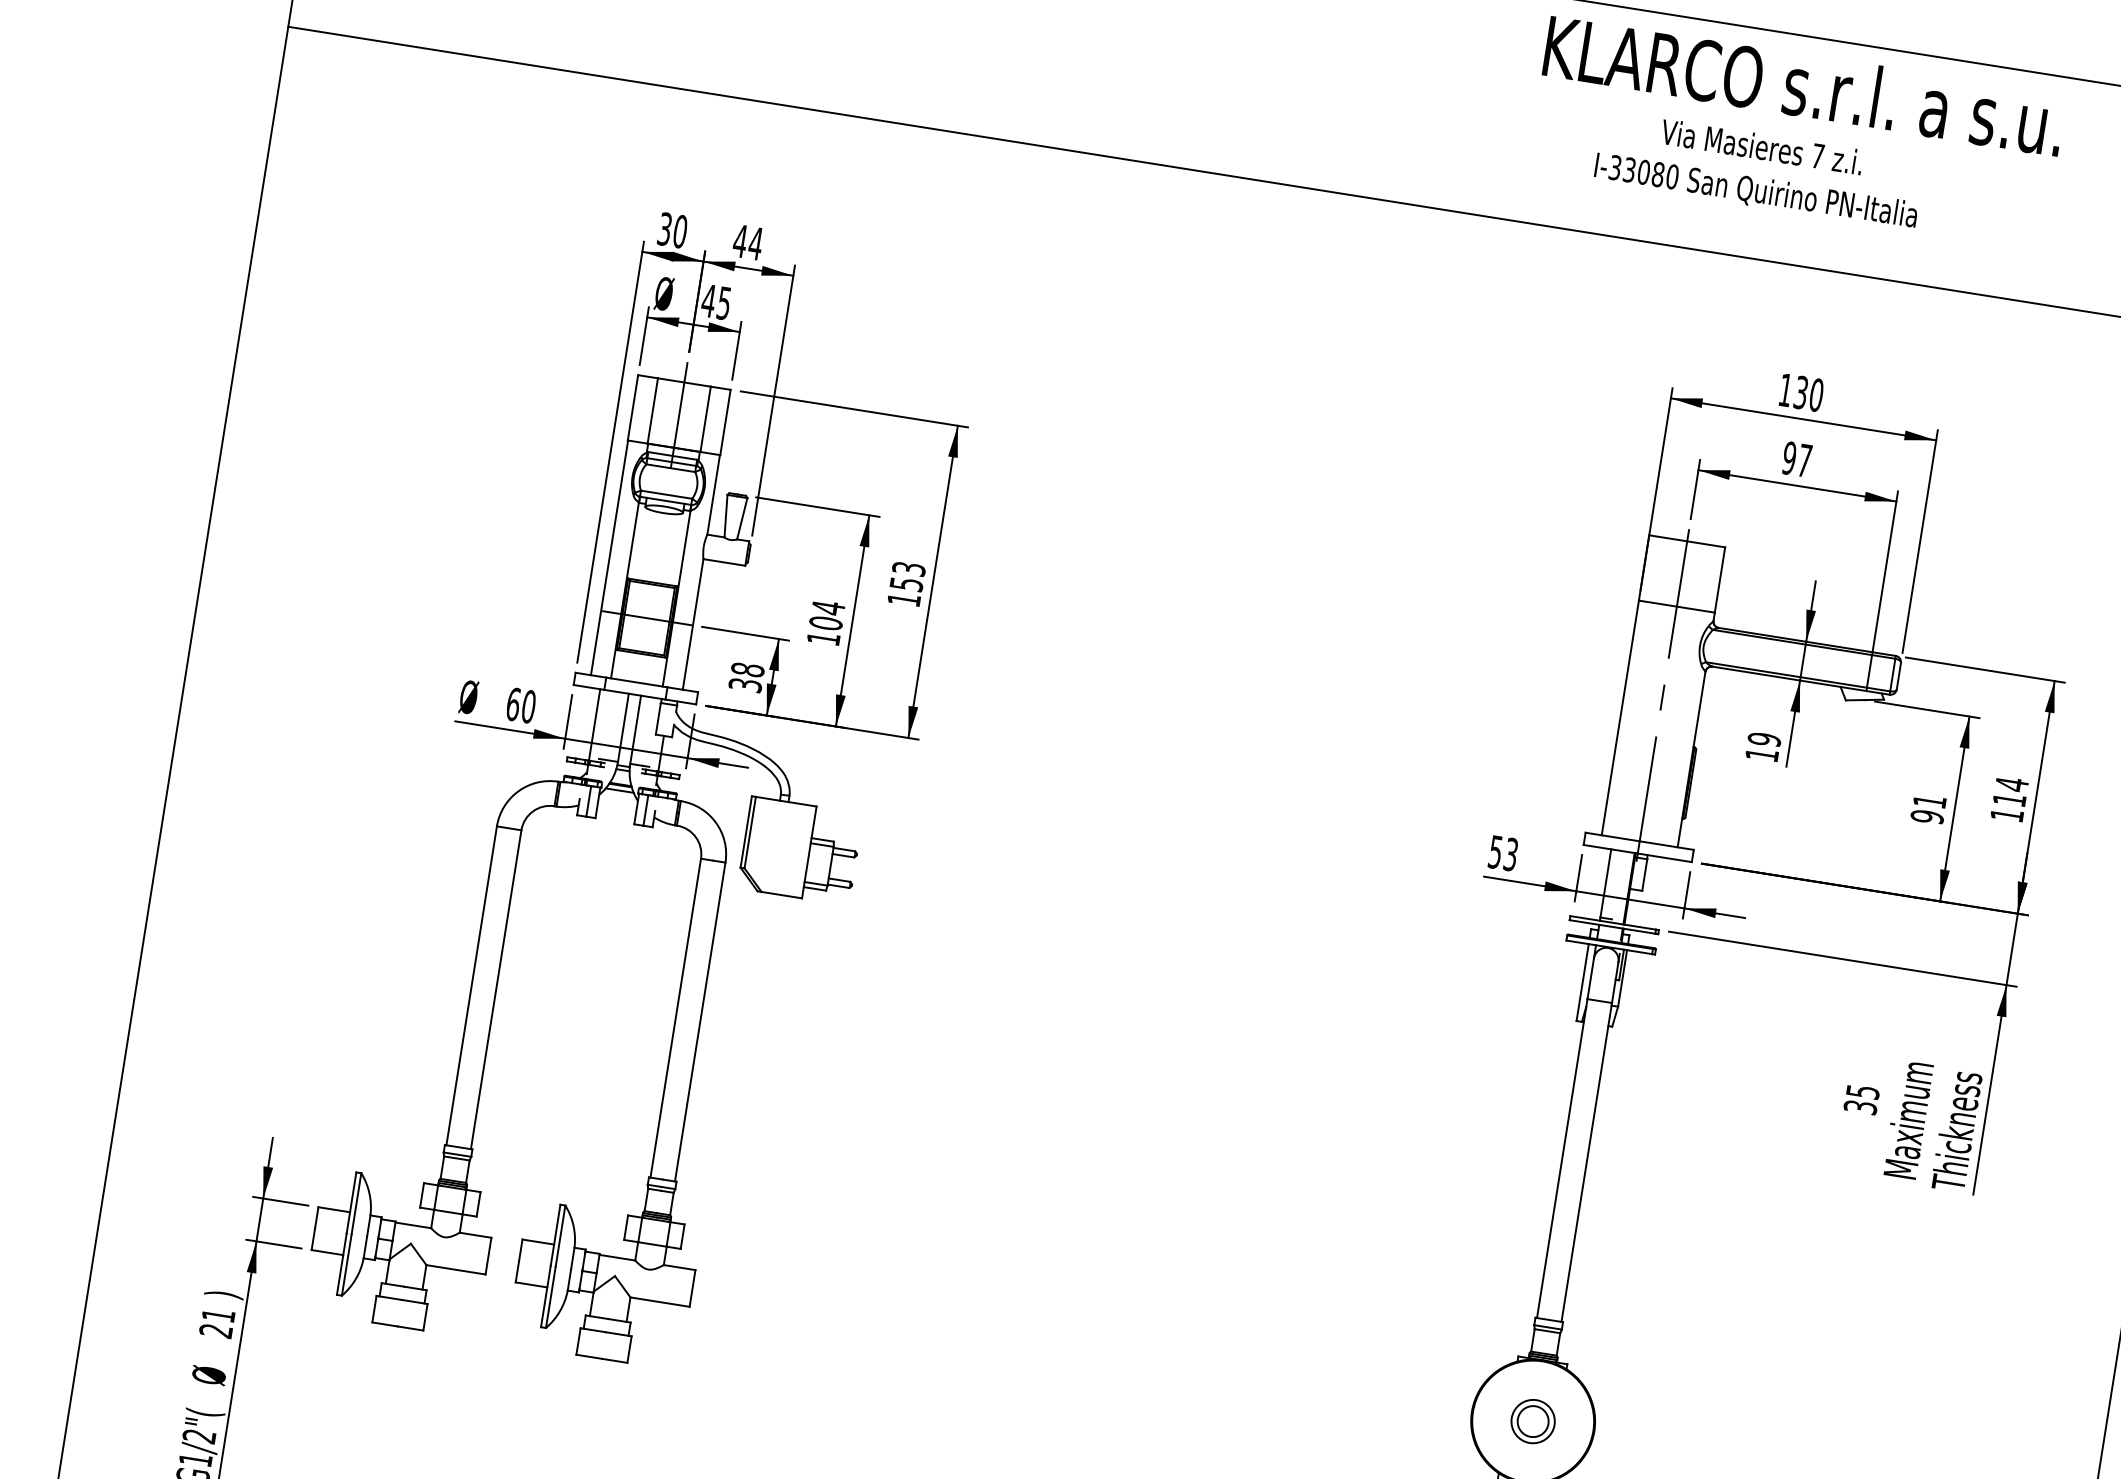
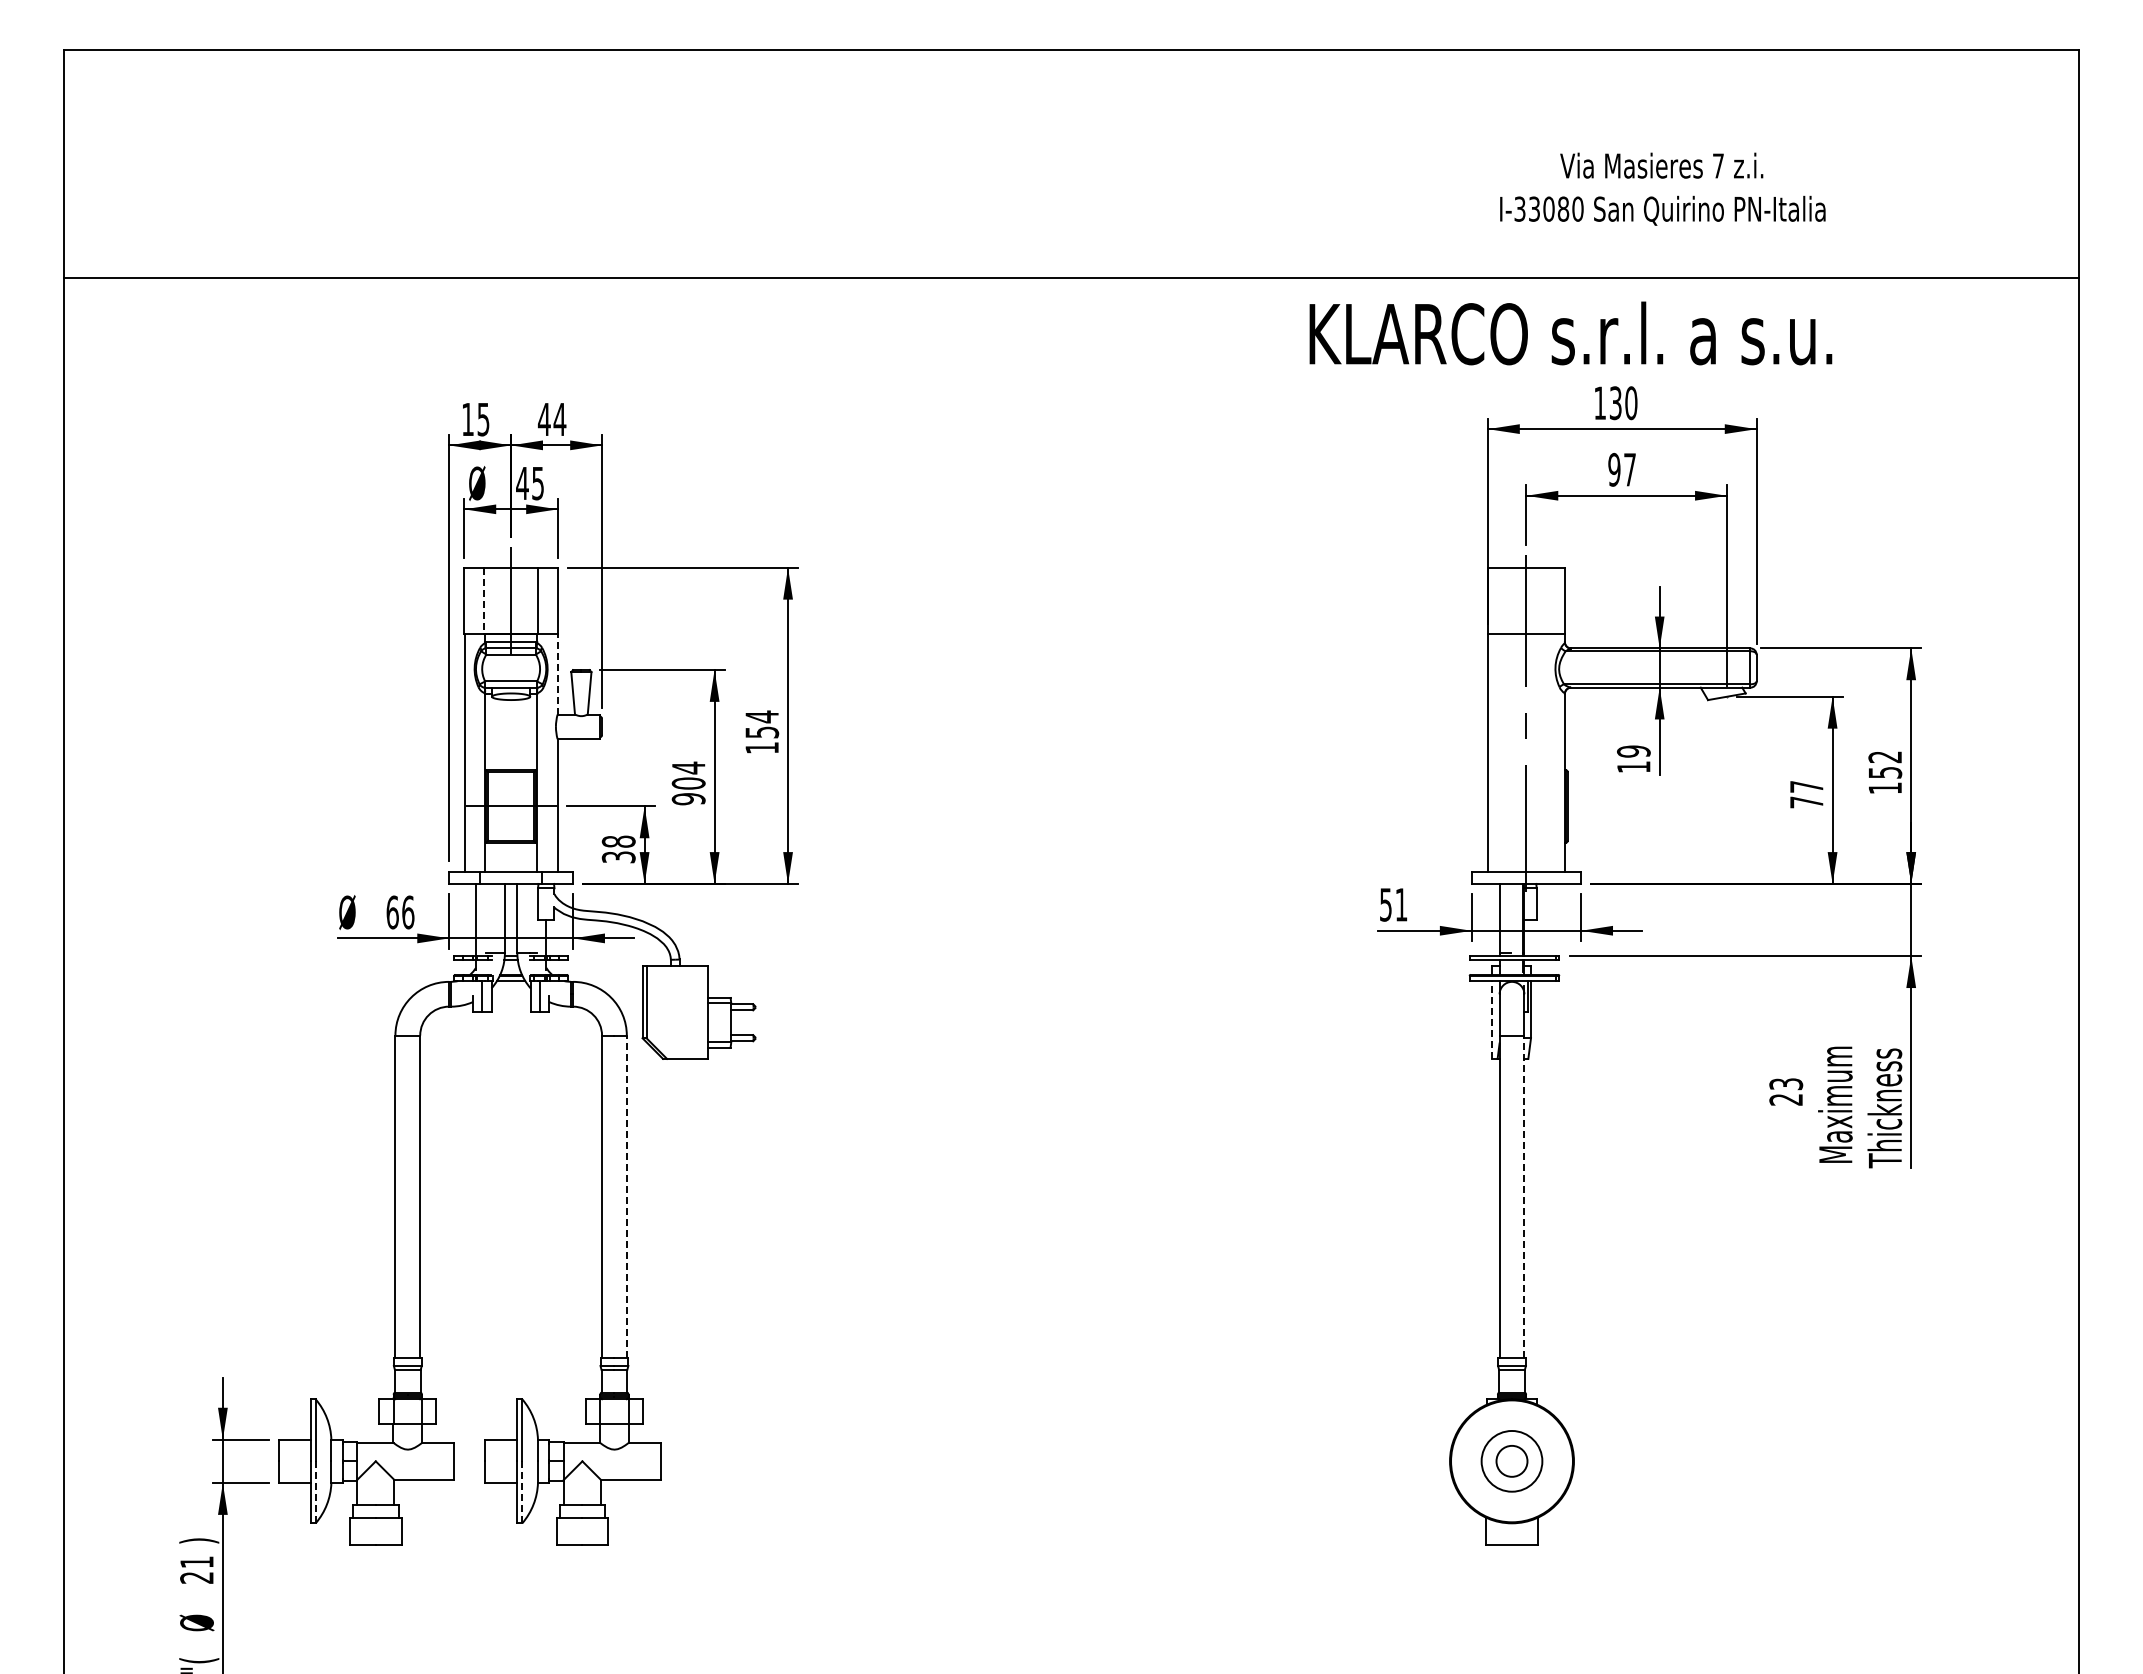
text: (1803, 85) -> (1570, 333), moved
text: (1759, 169) -> (1662, 188), moved
text: (672, 230) -> (475, 419), 30 -> 15
line: (652, 411) -> (484, 601), solid -> dashed
line: (713, 494) -> (557, 673), solid -> dashed
text: (909, 568) -> (762, 716), 153 -> 154
text: (823, 639) -> (688, 799), 104 -> 904
text: (529, 706) -> (408, 912), 60 -> 66
text: (2011, 791) -> (1885, 764), 114 -> 152
text: (1928, 809) -> (1806, 794), 91 -> 77
text: (1511, 854) -> (1401, 904), 53 -> 51
line: (1583, 982) -> (1492, 1019), solid -> dashed
line: (699, 1021) -> (626, 1196), solid -> dashed
text: (1862, 1099) -> (1786, 1091), 35 -> 23
line: (1586, 1161) -> (1524, 1196), solid -> dashed
line: (346, 1265) -> (315, 1492), solid -> dashed
line: (550, 1297) -> (522, 1492), solid -> dashed
circle: (1532, 1421) -> (1511, 1461), size x1.4

